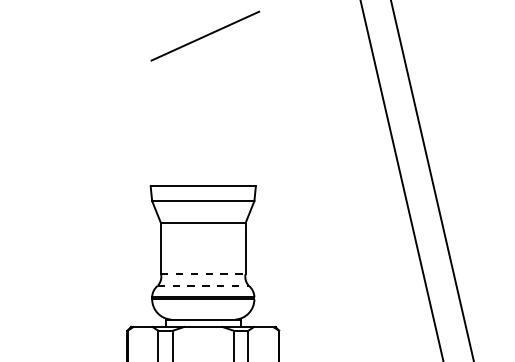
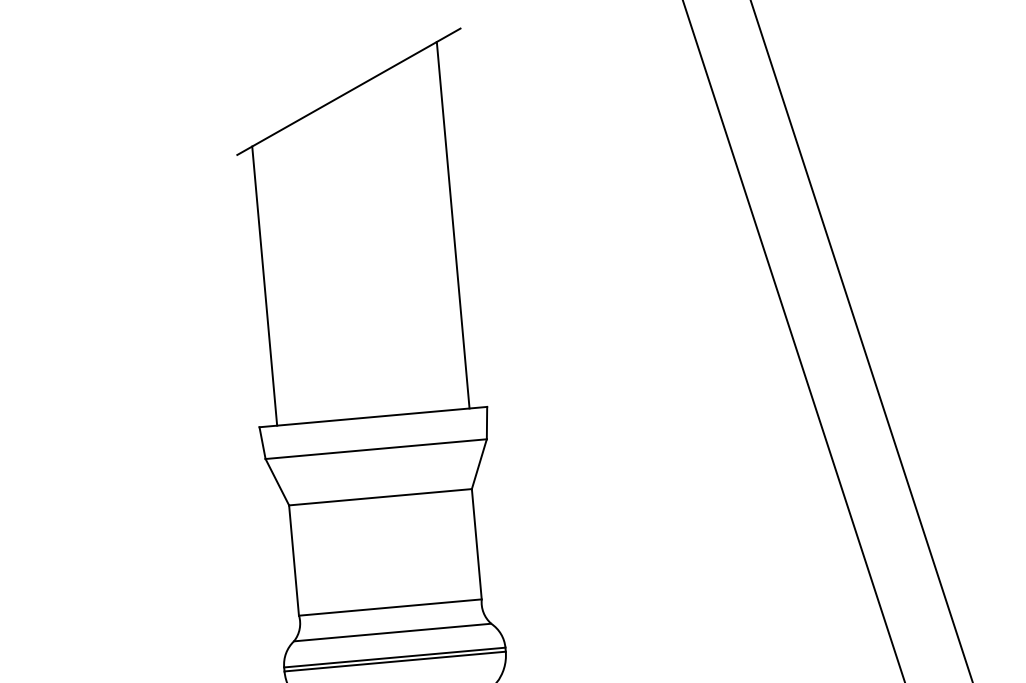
line: (247, 101) -> (452, 225), added
line: (158, 121) -> (263, 285), added
line: (203, 274) -> (390, 607), dashed -> solid
line: (203, 285) -> (392, 631), dashed -> solid

